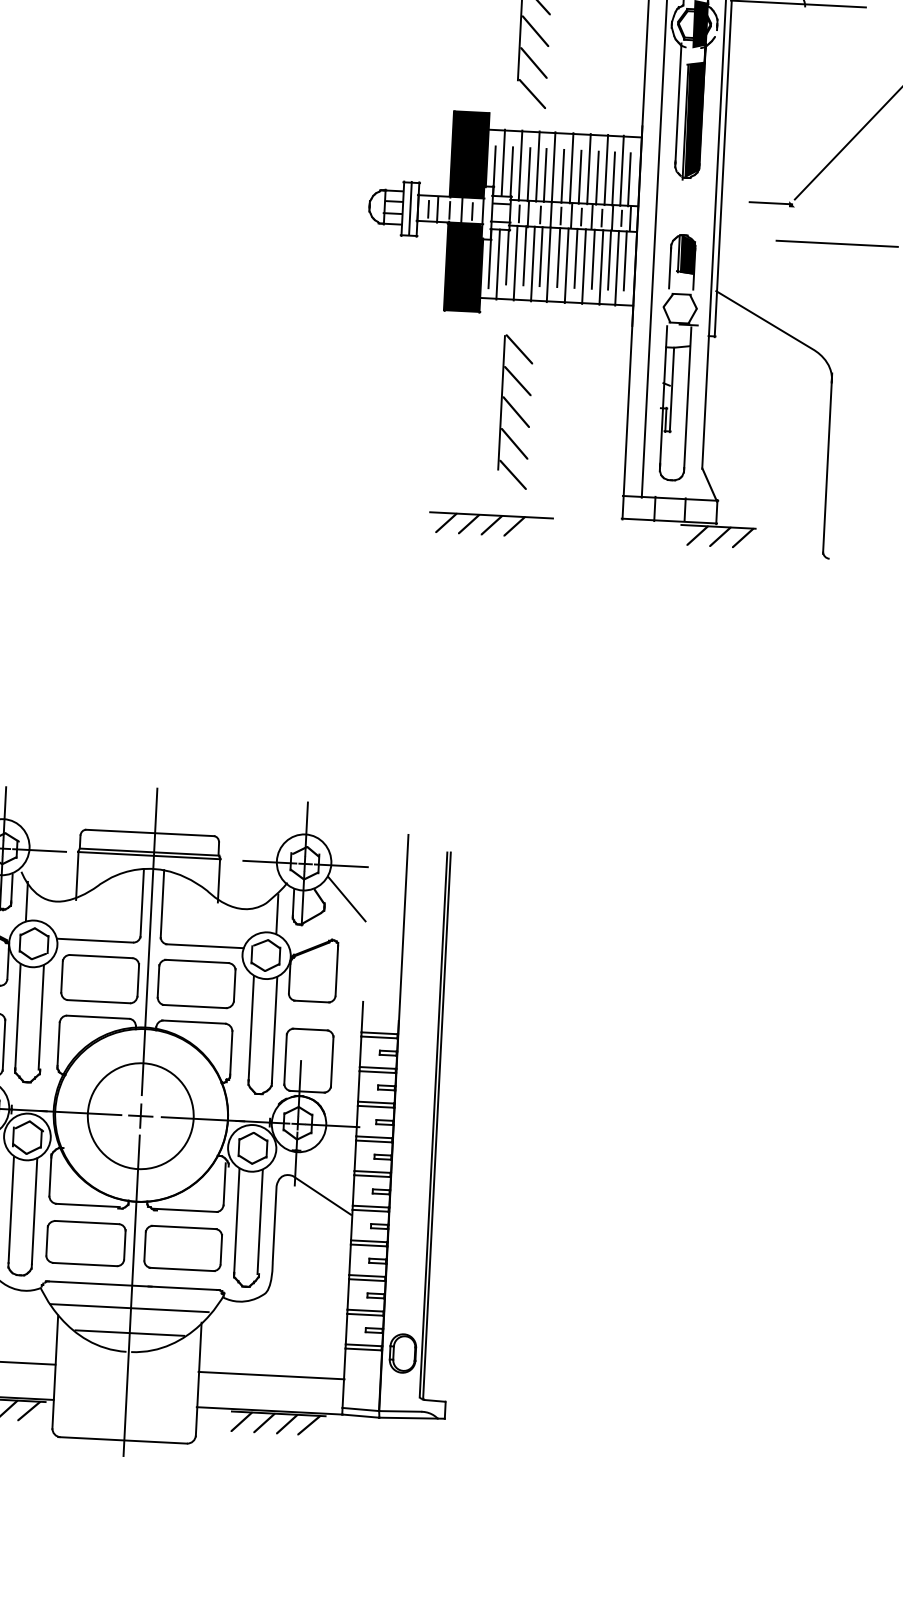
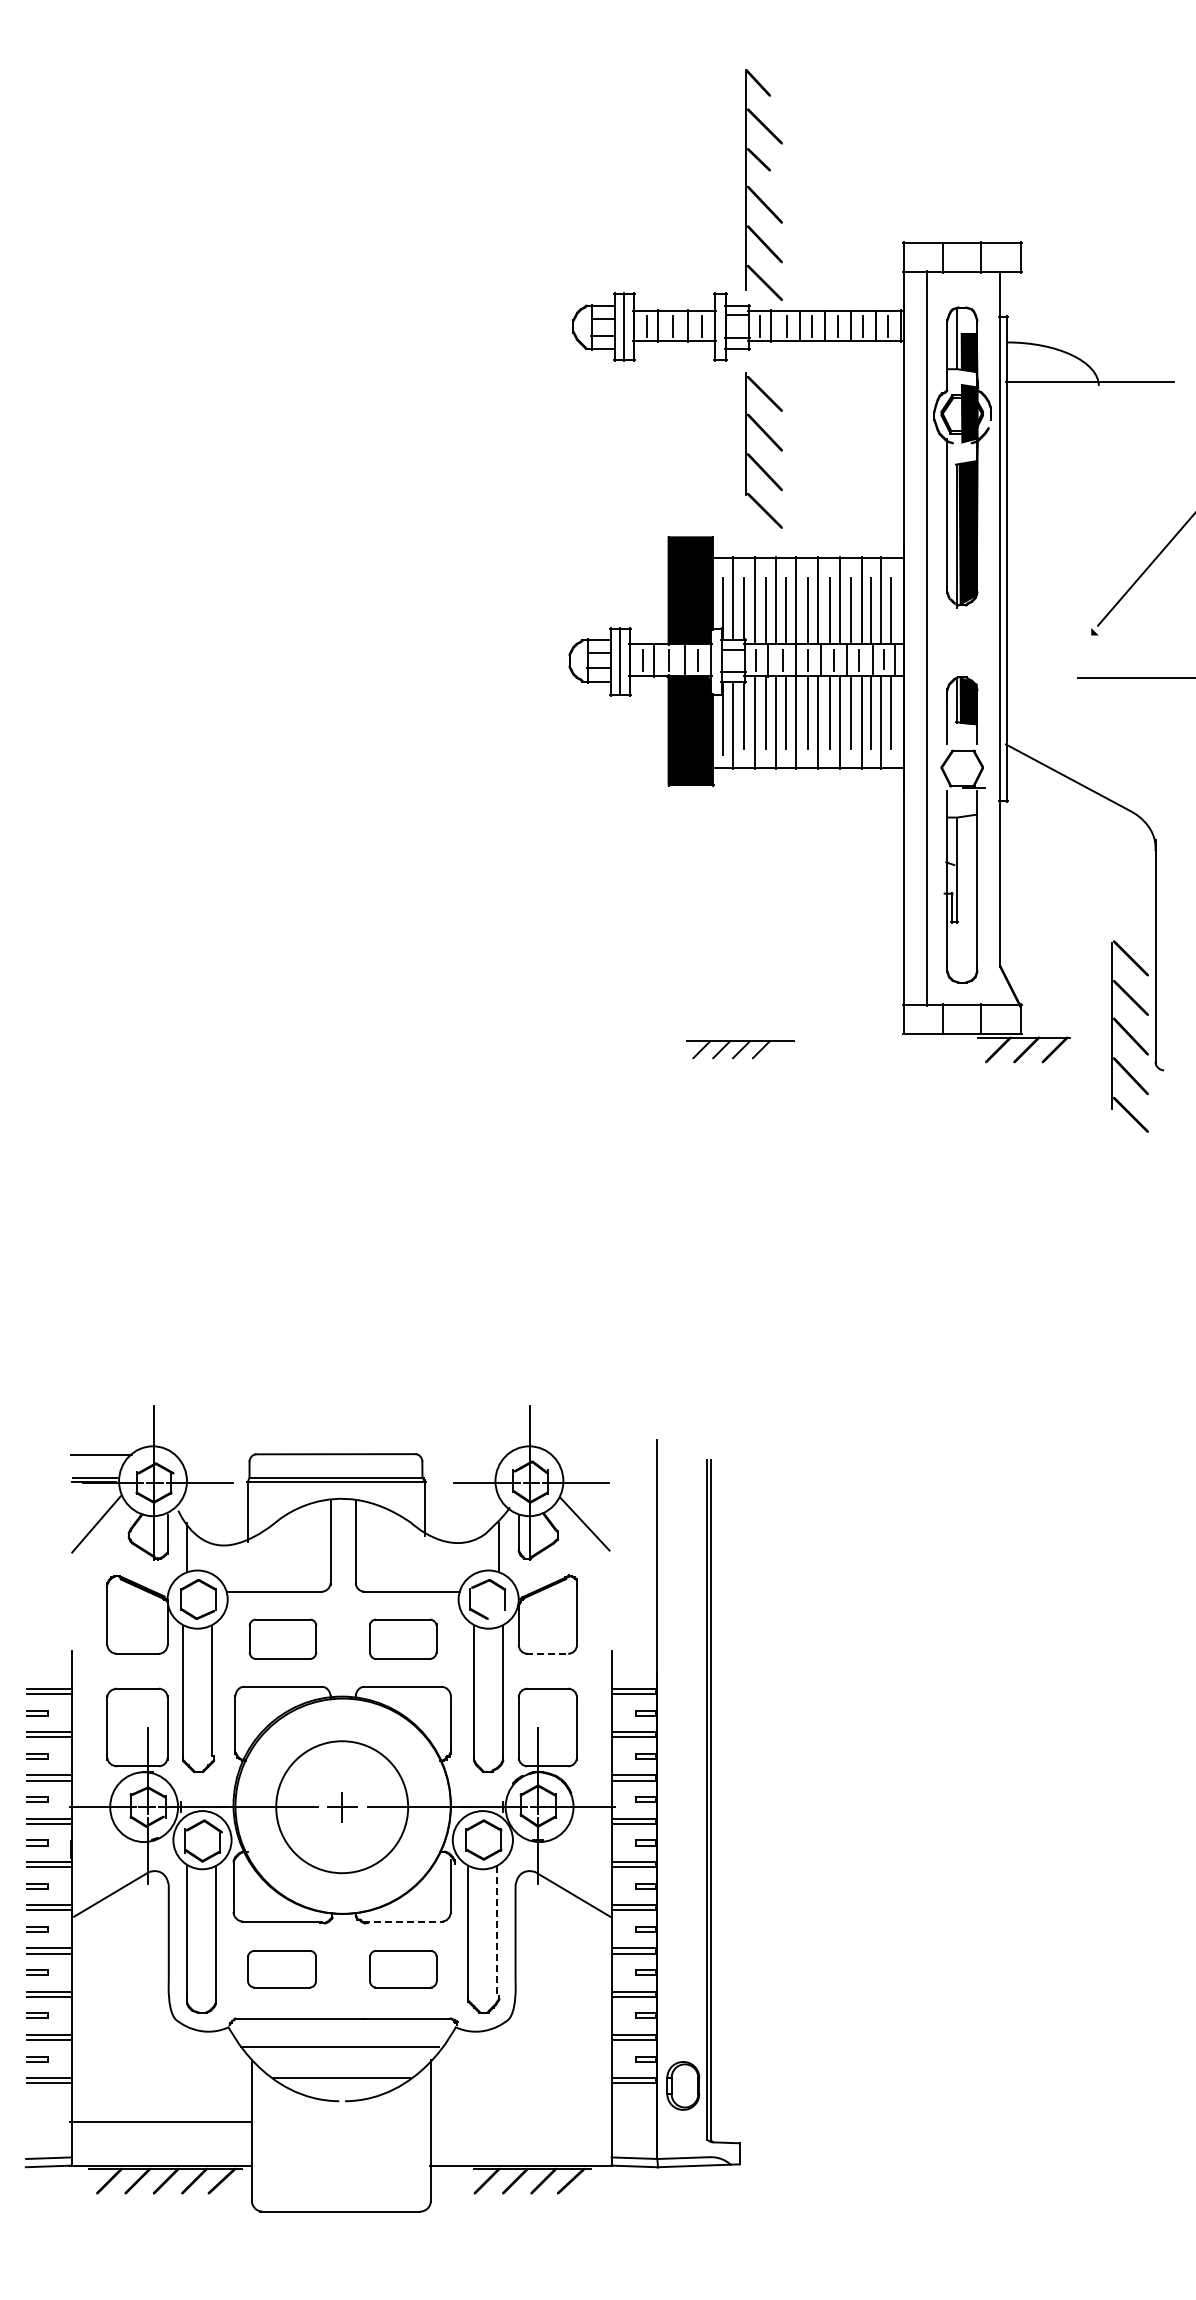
line: (770, 203) -> (1068, 631), removed
part: (515, 411) -> (1129, 1036), moved
part: (490, 524) -> (740, 1049), size x0.7
line: (149, 941) -> (342, 1589), removed
fill: (272, 967) -> (496, 1613), removed
part: (99, 979) -> (282, 1639), size x0.7
part: (195, 984) -> (402, 1639), size x0.7
line: (312, 1001) -> (548, 1653), solid -> dashed
line: (185, 1210) -> (403, 1921), solid -> dashed
line: (260, 1222) -> (497, 1931), solid -> dashed
part: (85, 1243) -> (281, 1969), size x0.7
part: (183, 1248) -> (403, 1969), size x0.7
line: (131, 1296) -> (342, 2031), removed
line: (271, 1375) -> (521, 2121), removed

